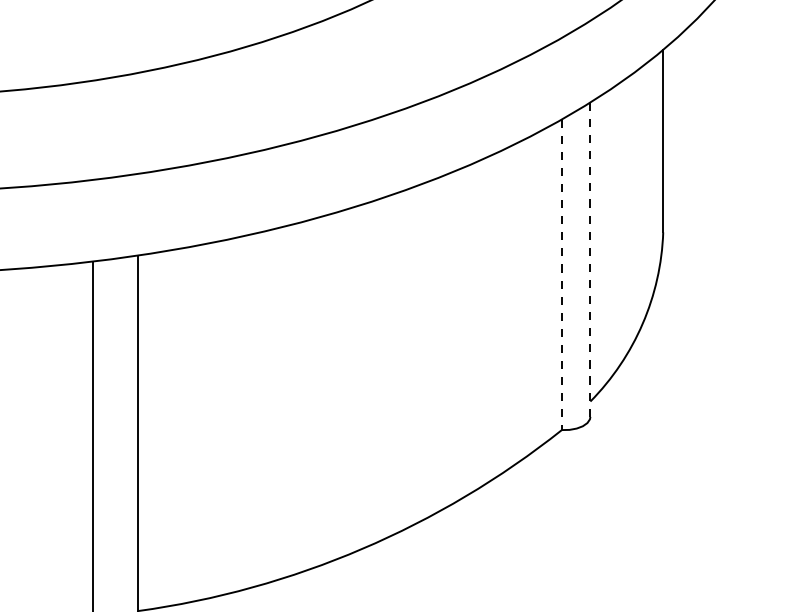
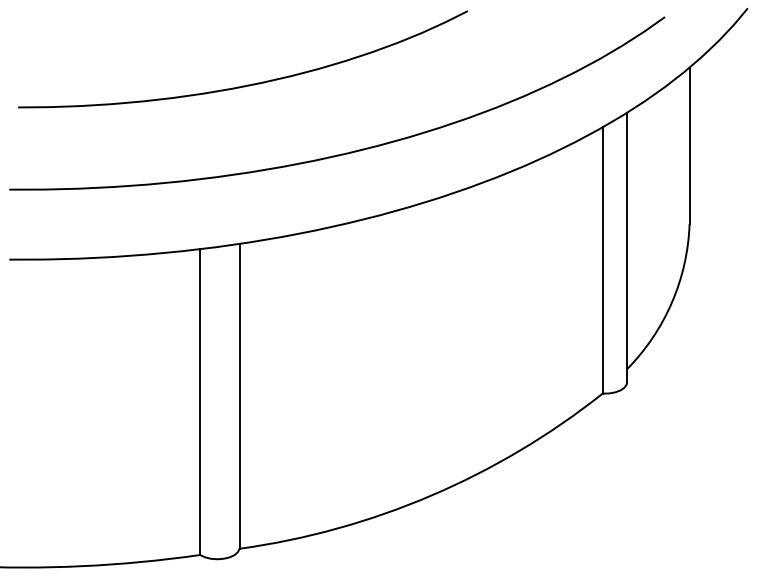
line: (590, 259) -> (627, 247), dashed -> solid
line: (561, 274) -> (602, 260), dashed -> solid

